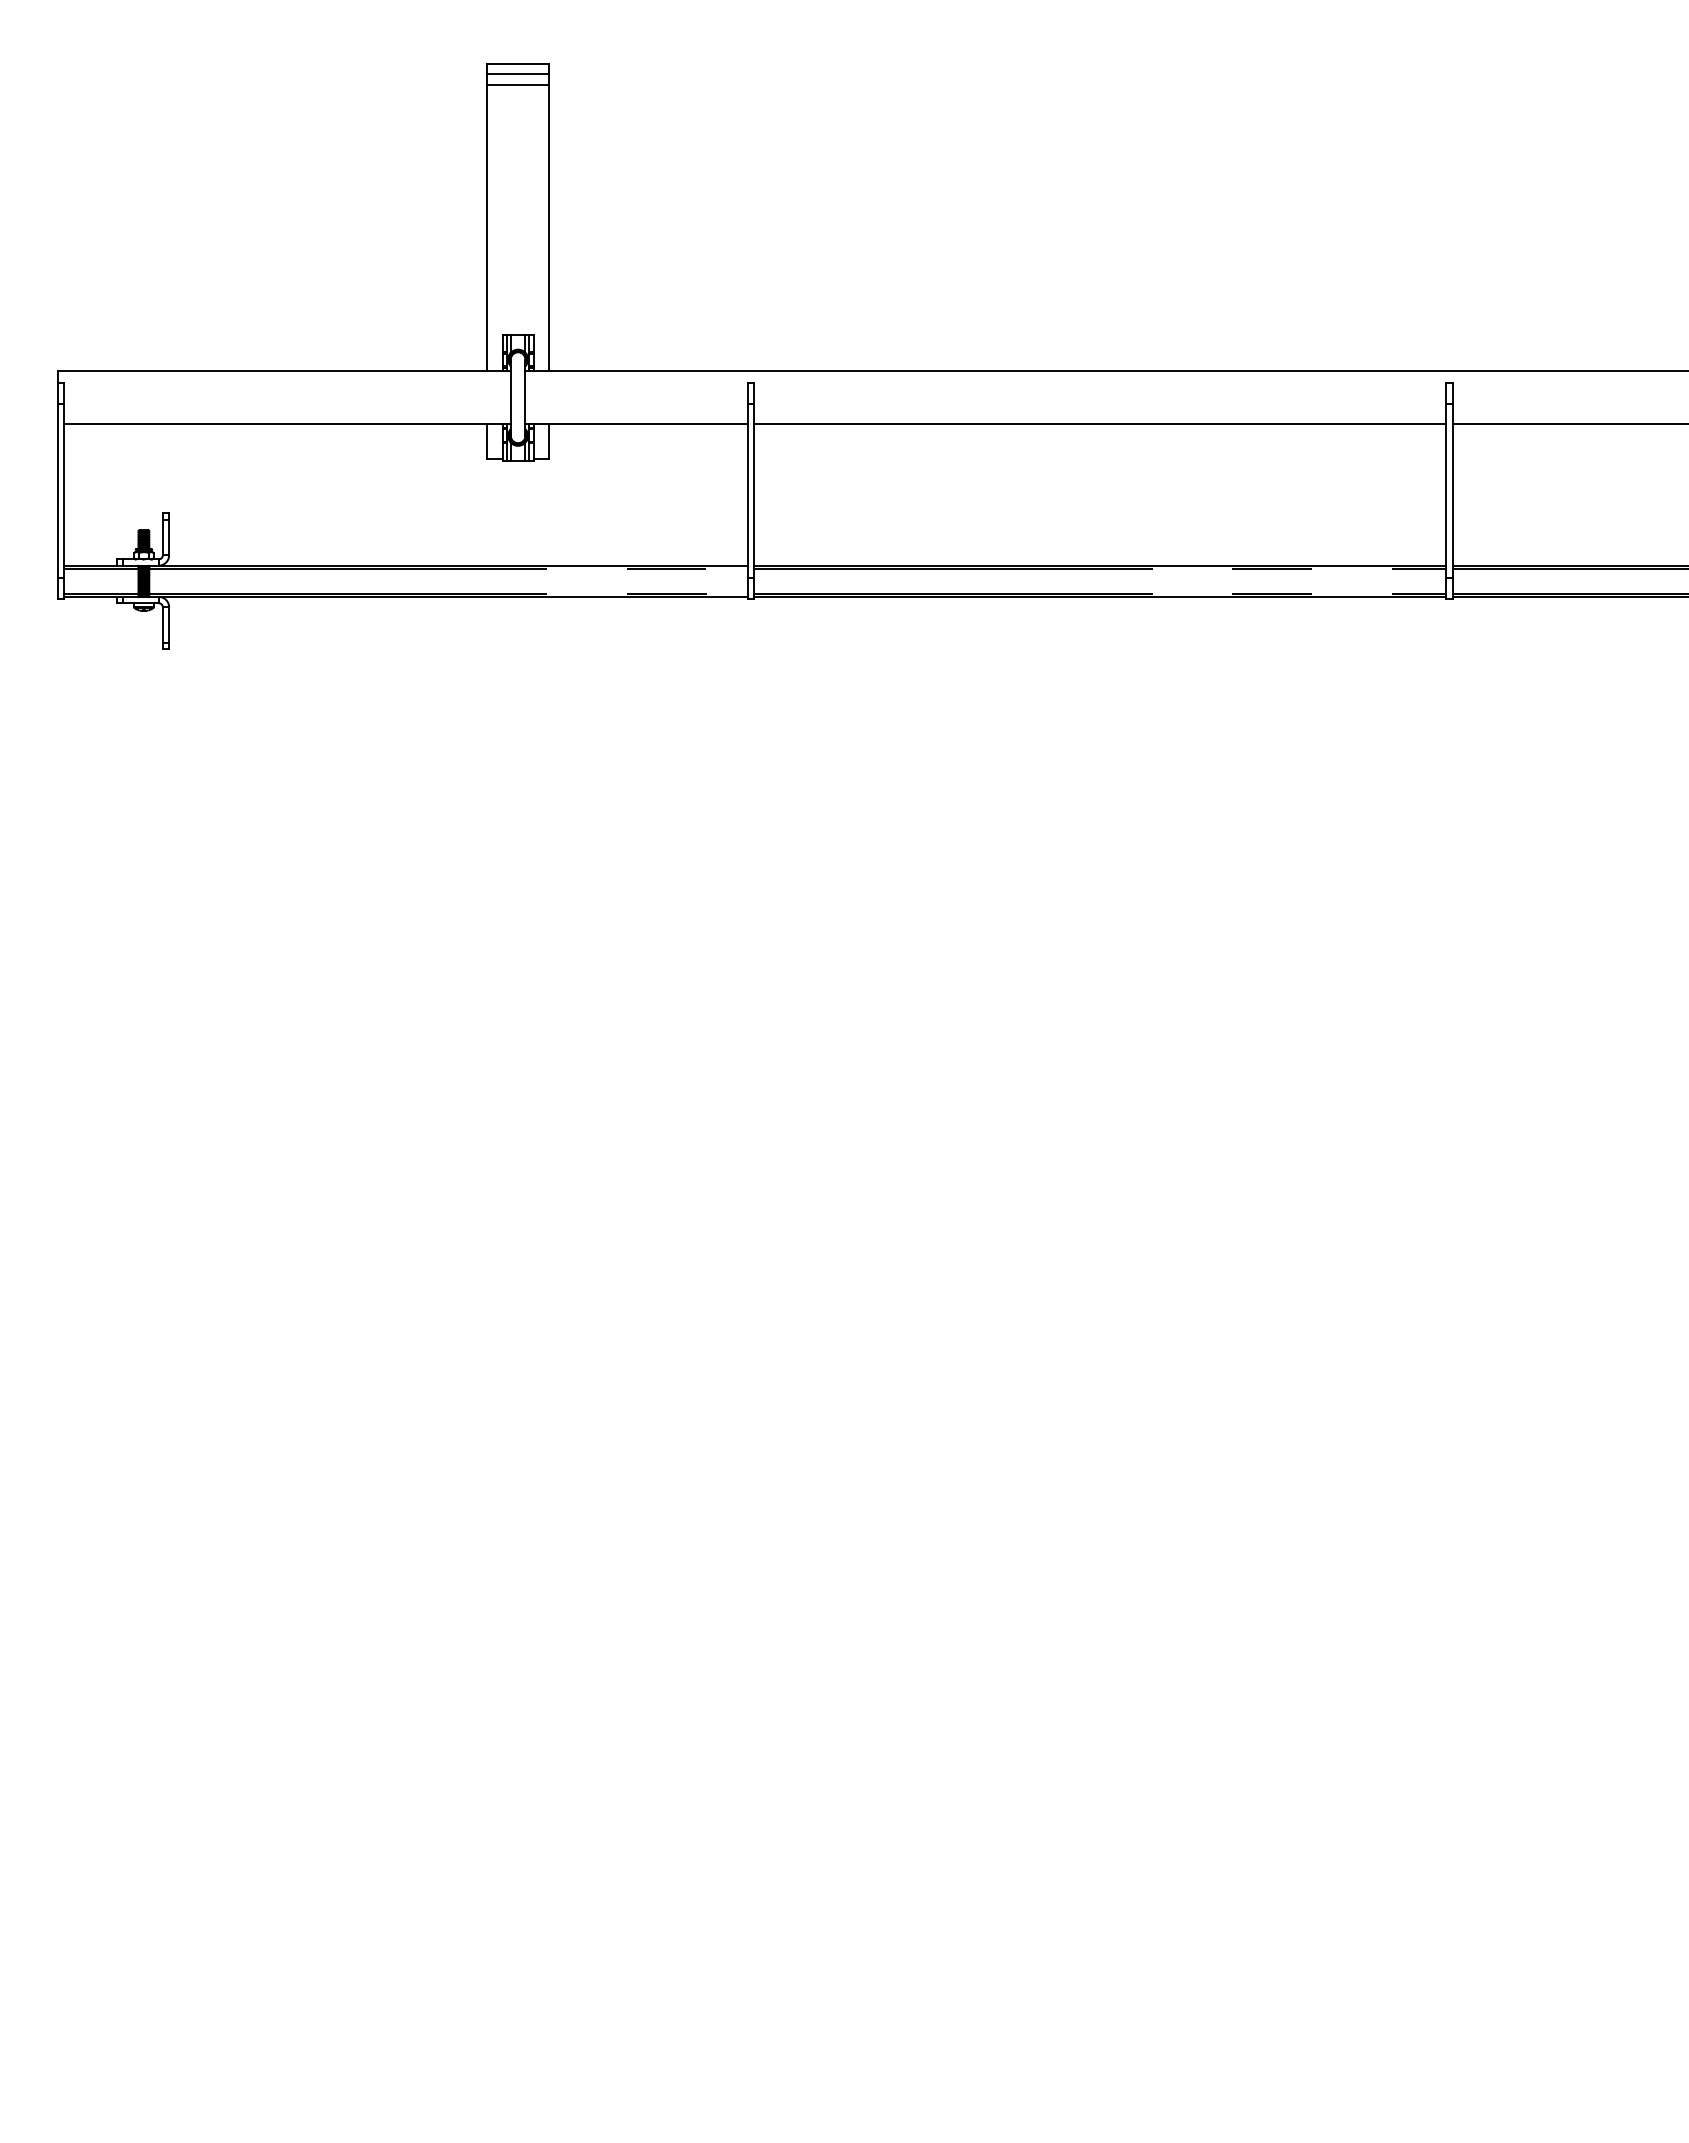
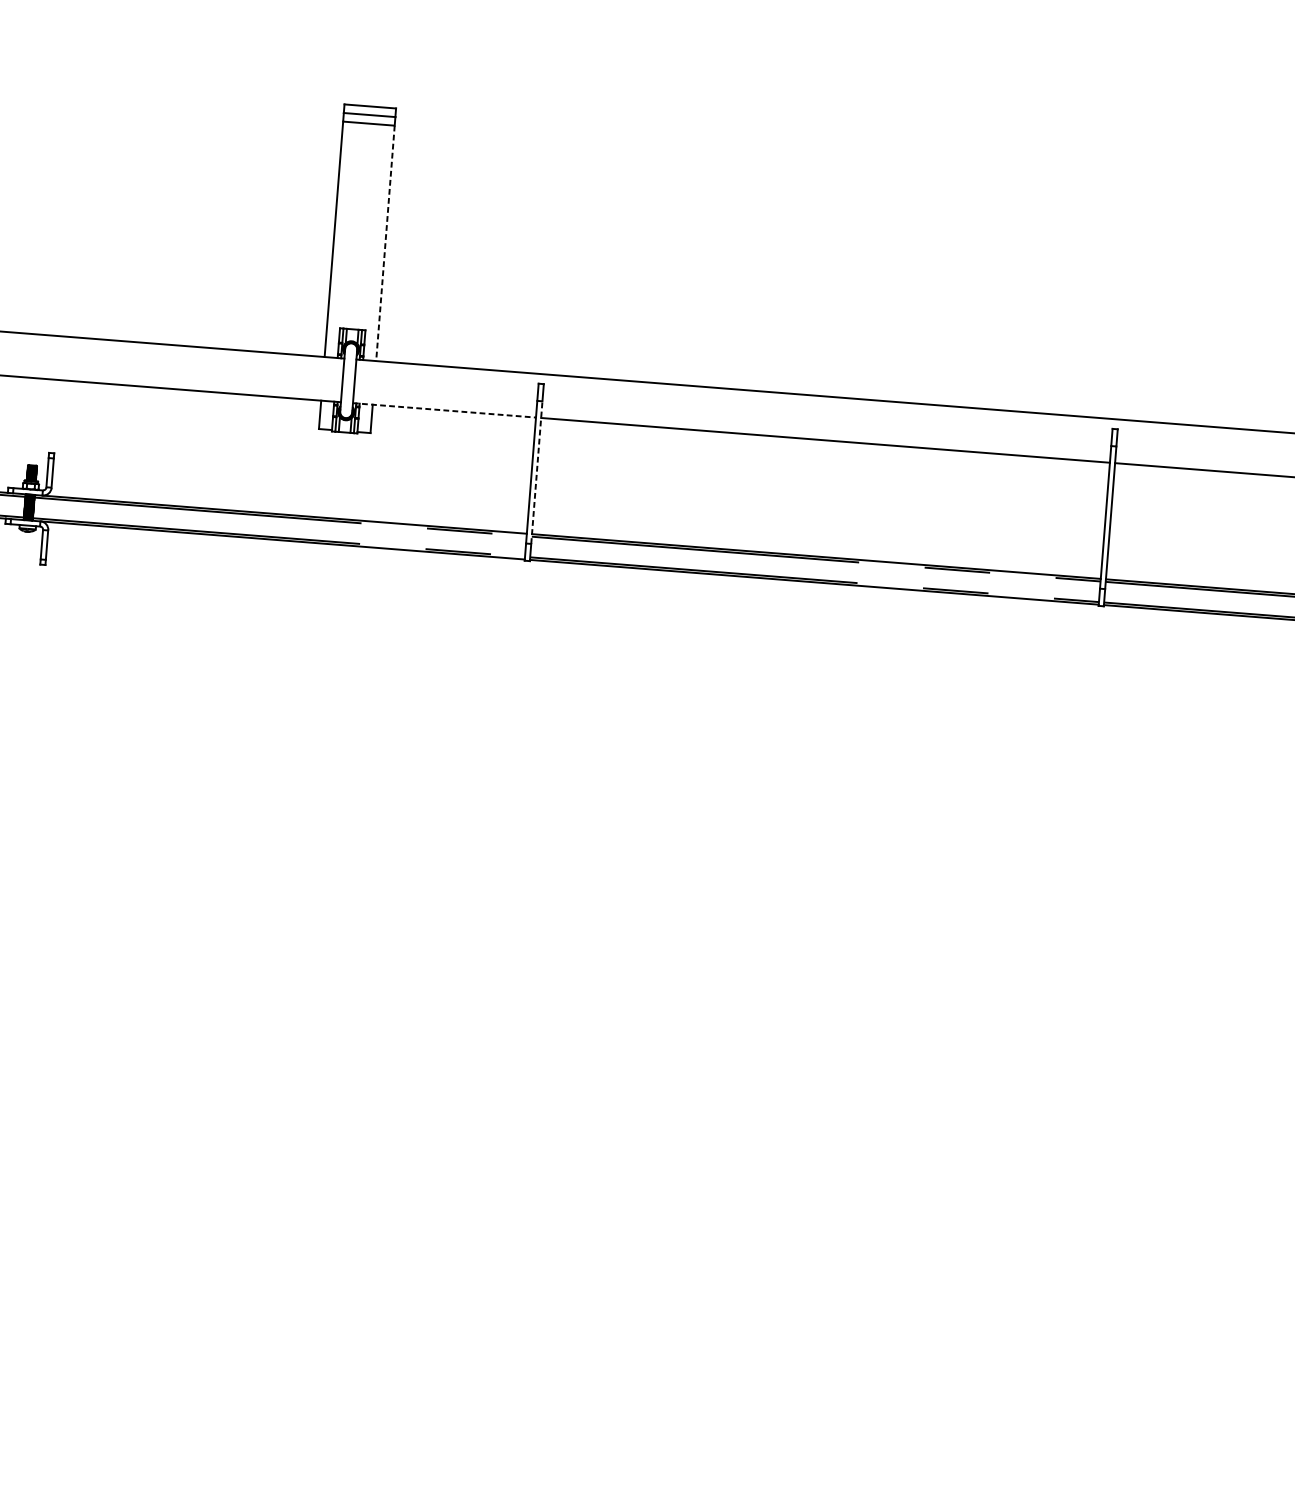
line: (549, 228) -> (385, 243), solid -> dashed
line: (637, 424) -> (445, 410), solid -> dashed
line: (754, 490) -> (536, 472), solid -> dashed

